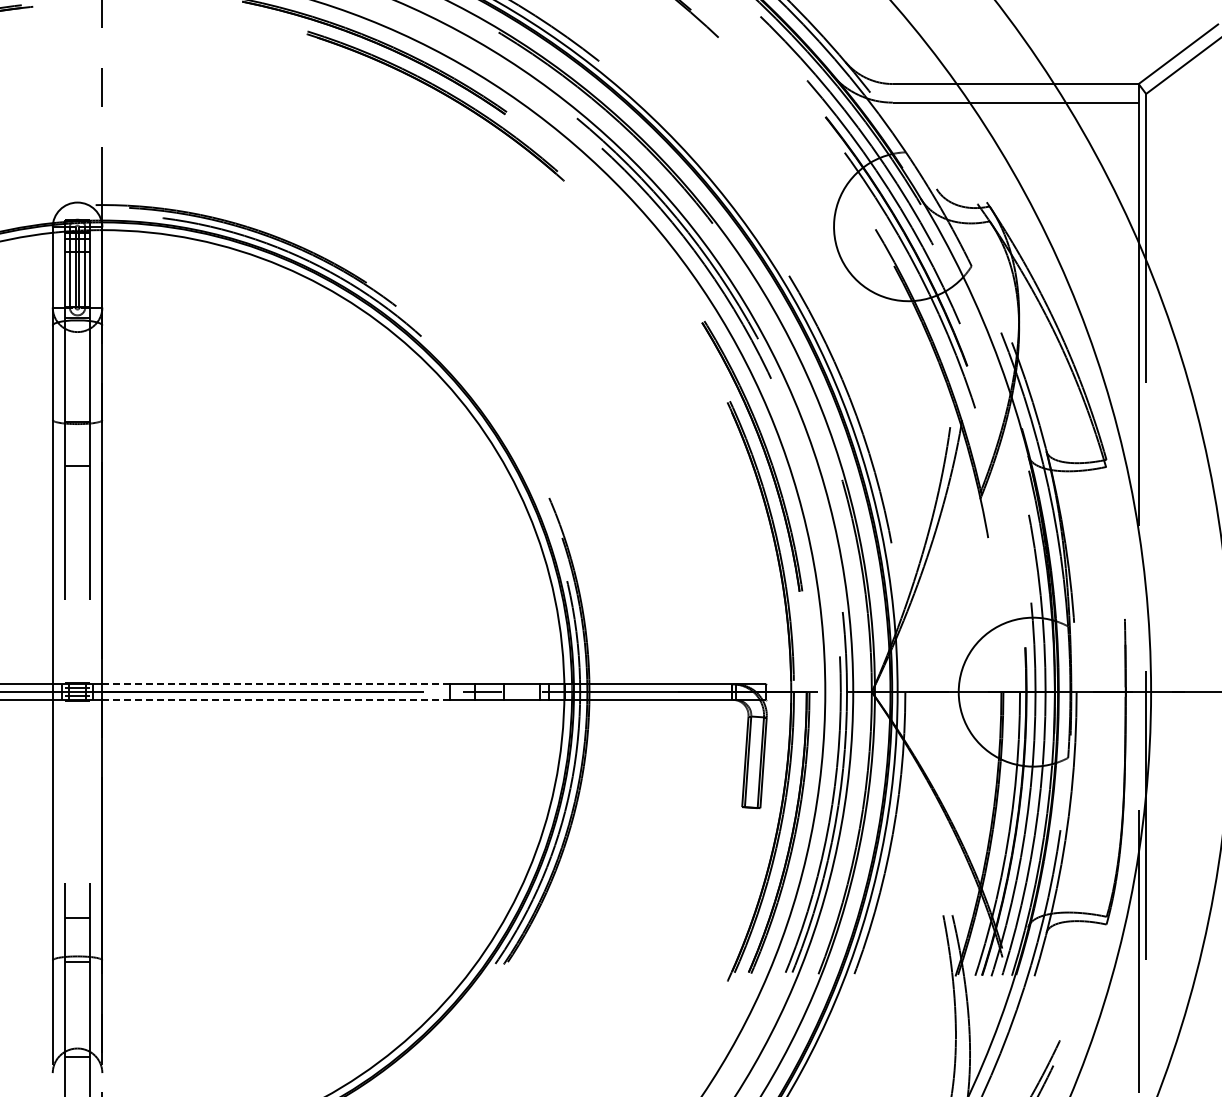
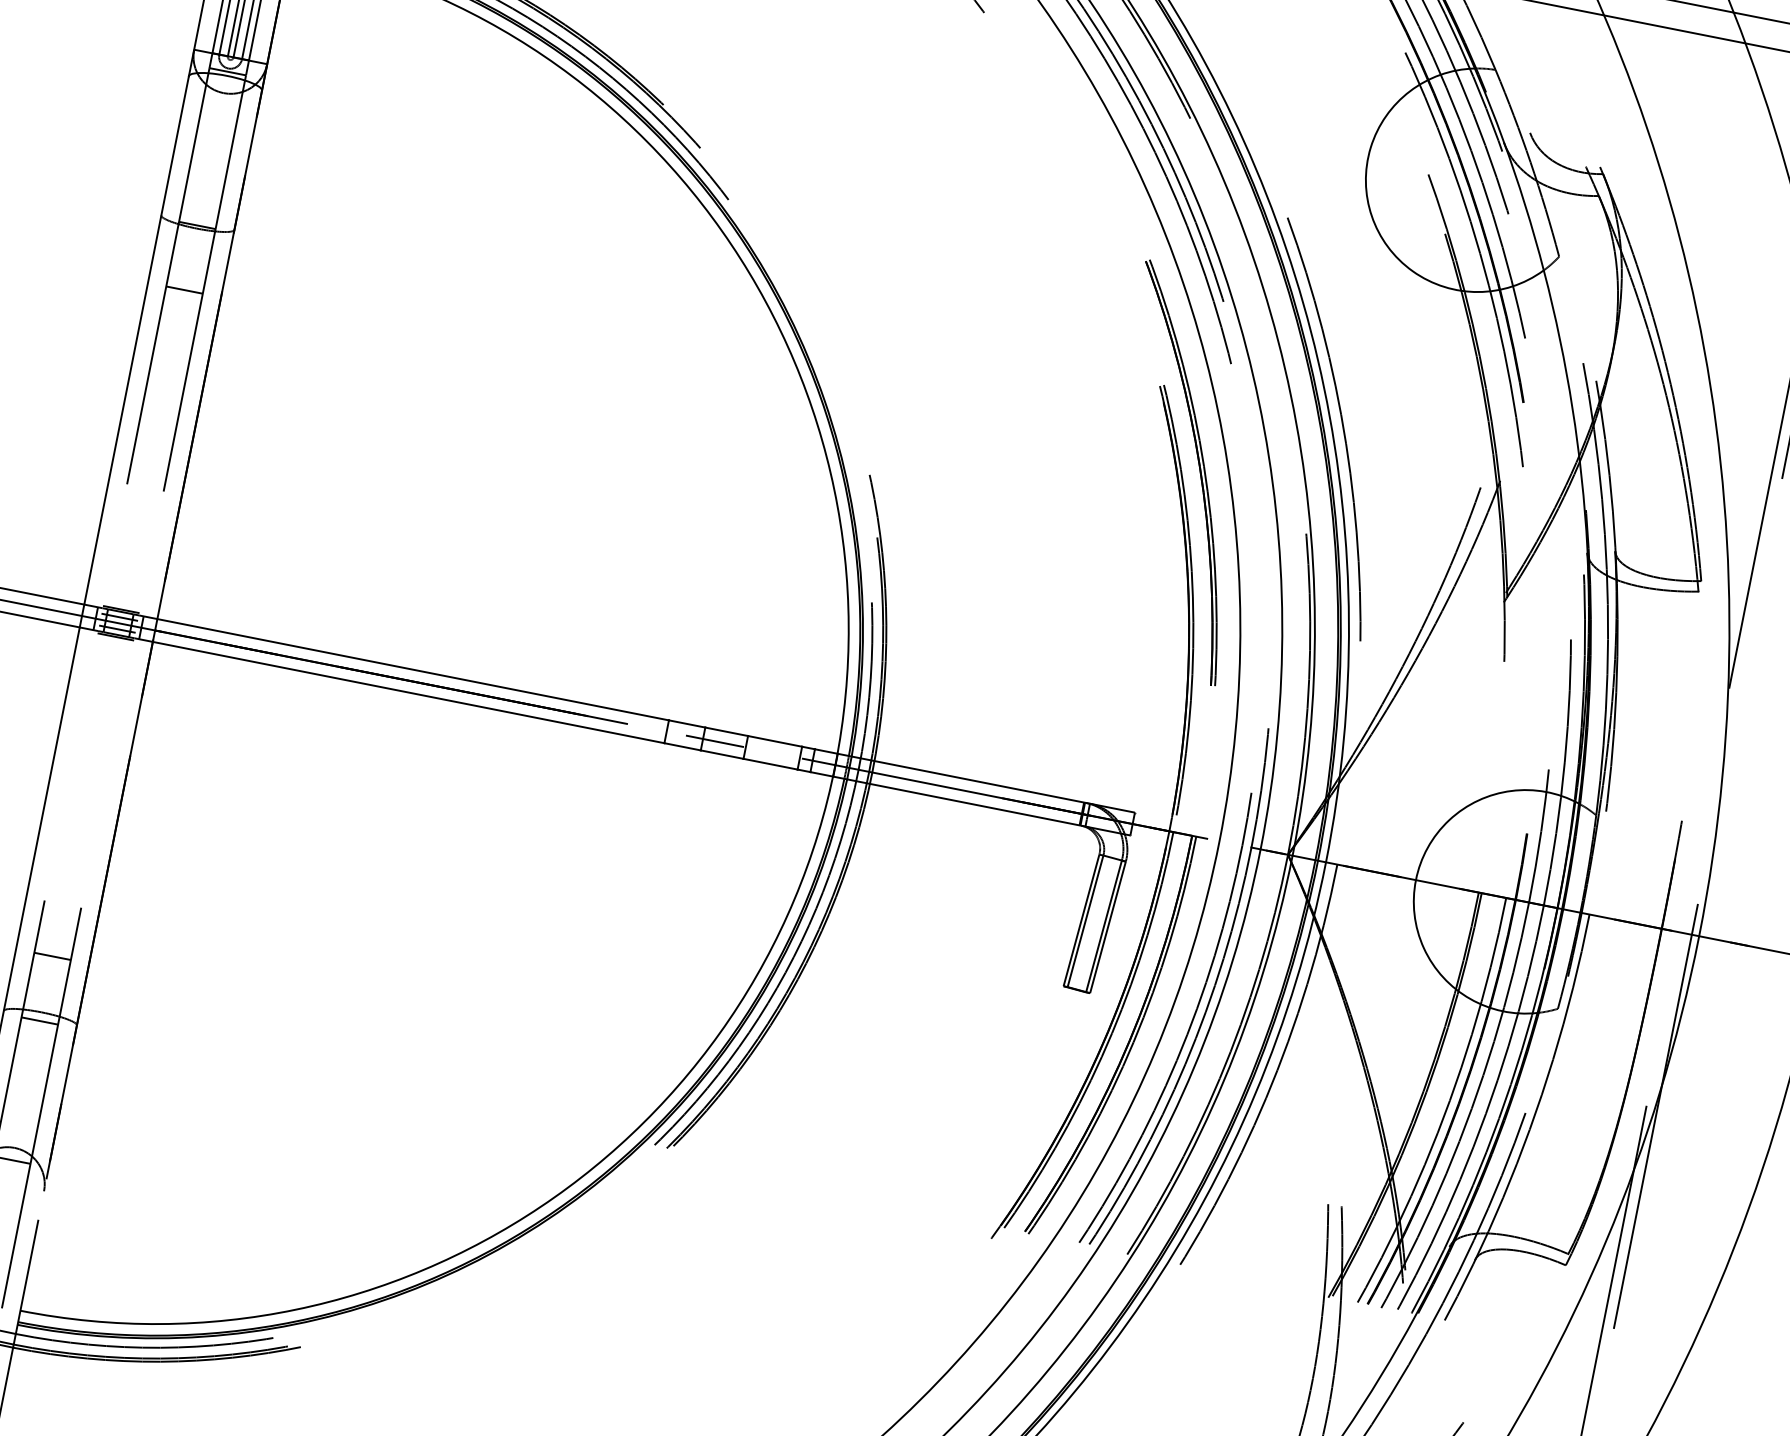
line: (276, 684) -> (413, 669), dashed -> solid
line: (276, 699) -> (409, 692), dashed -> solid

